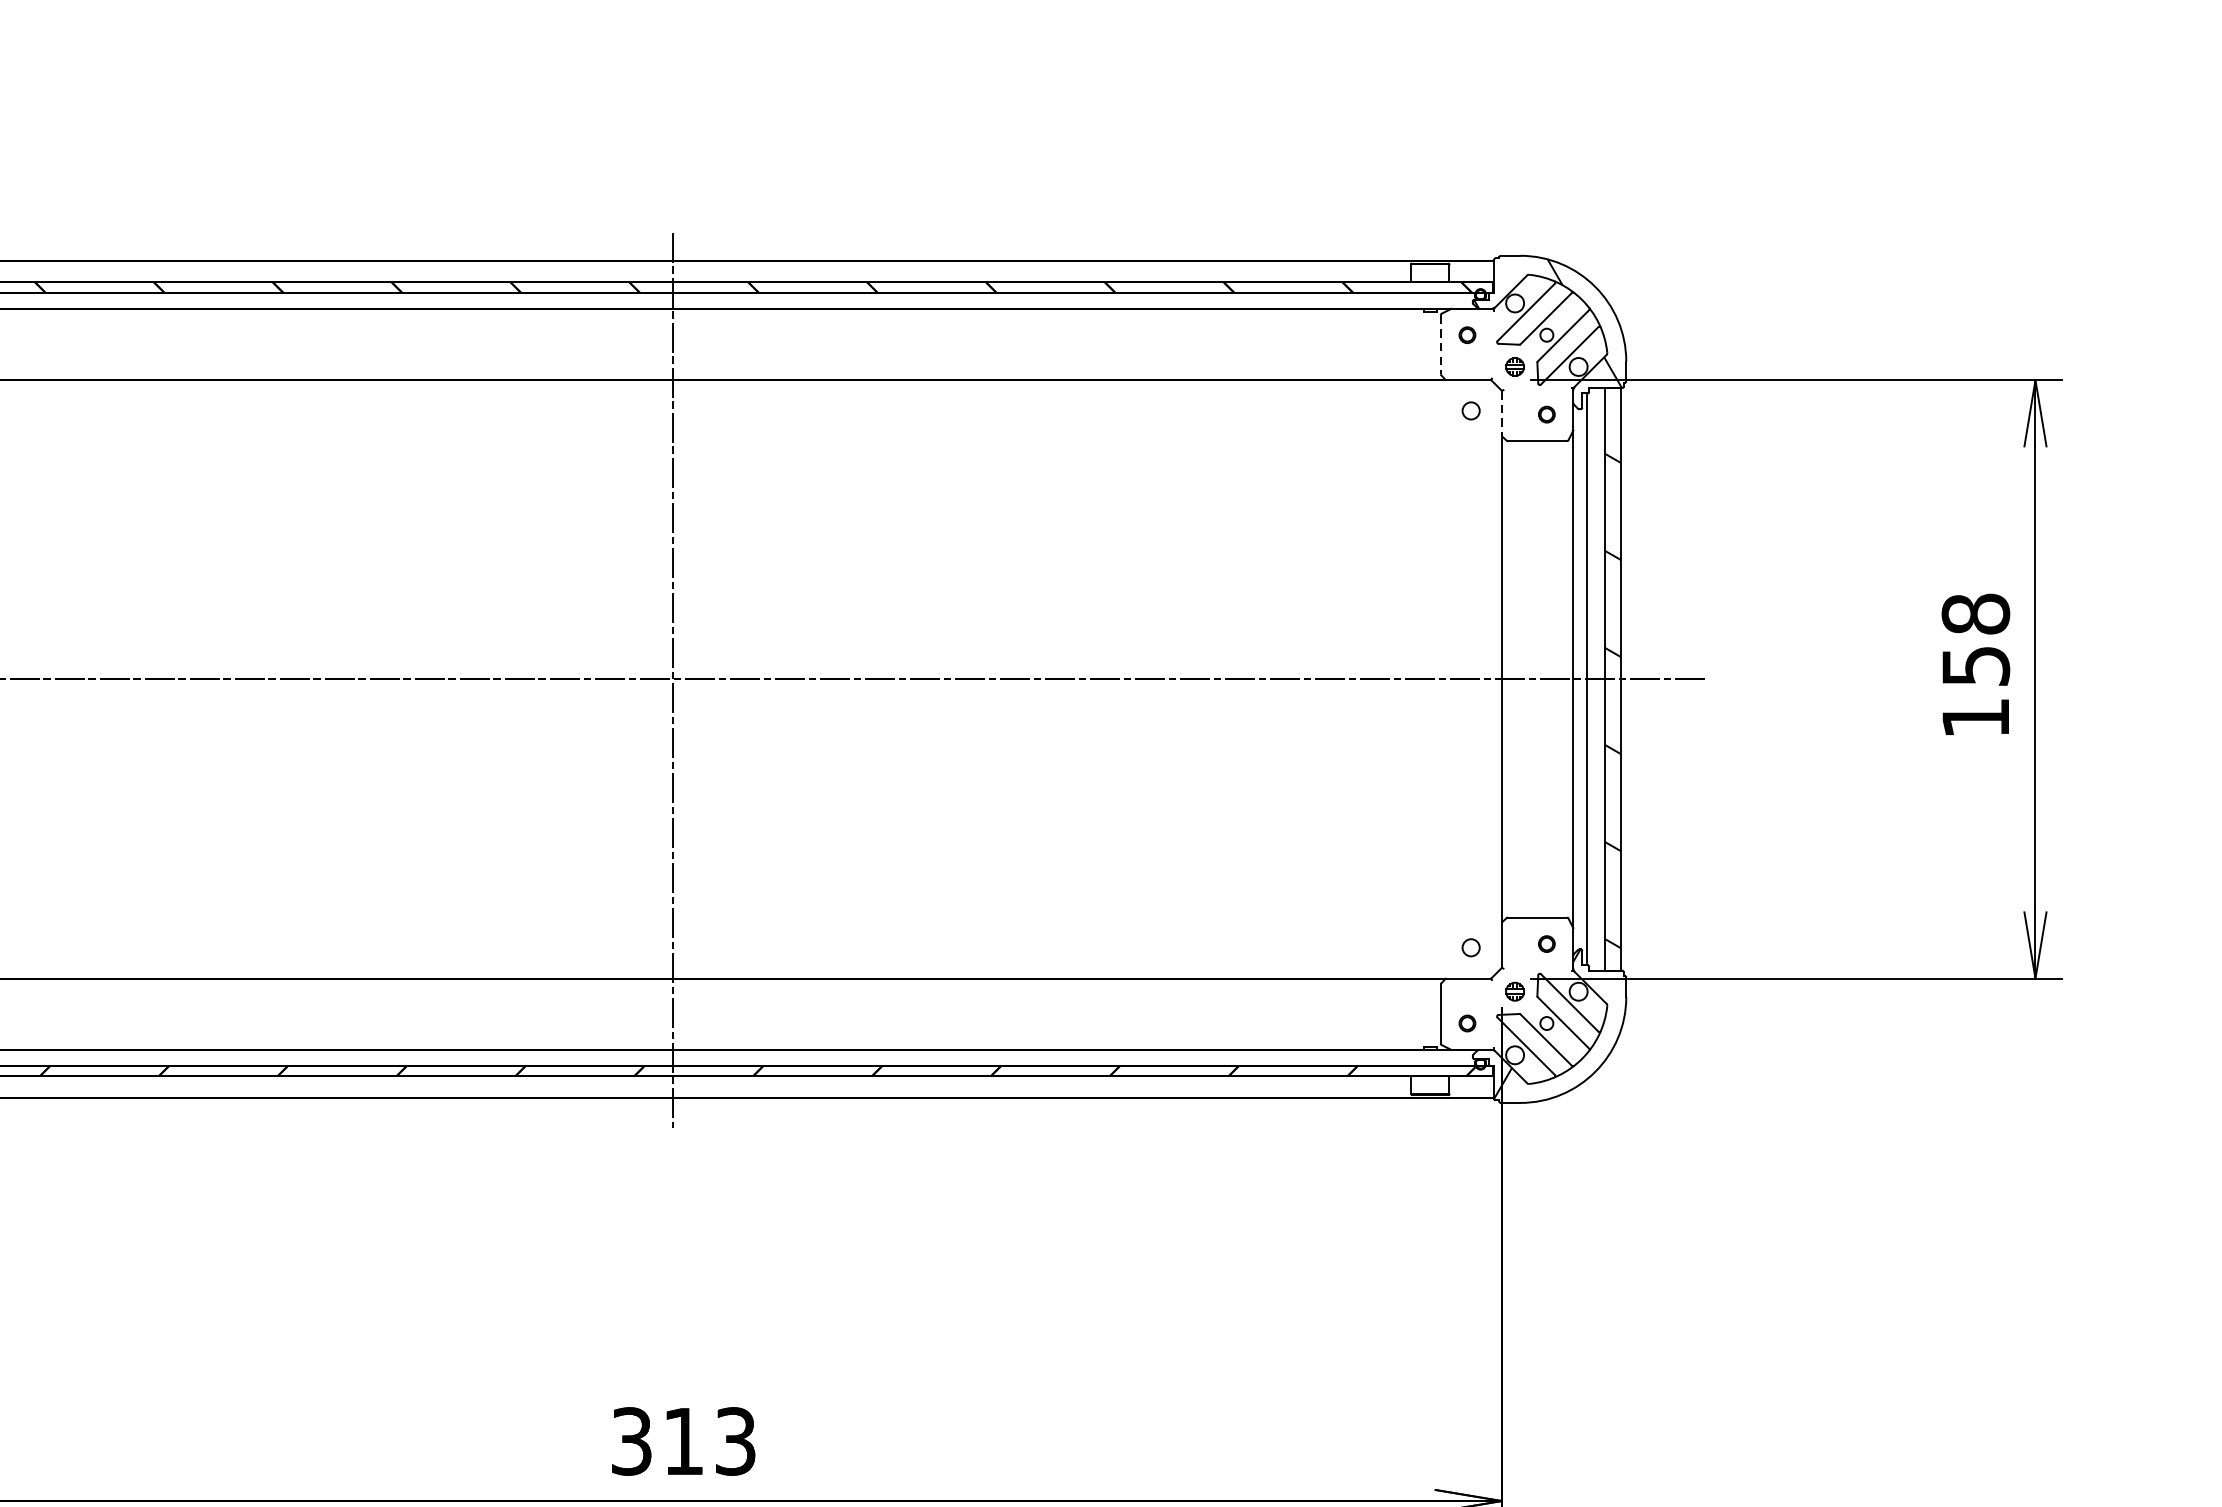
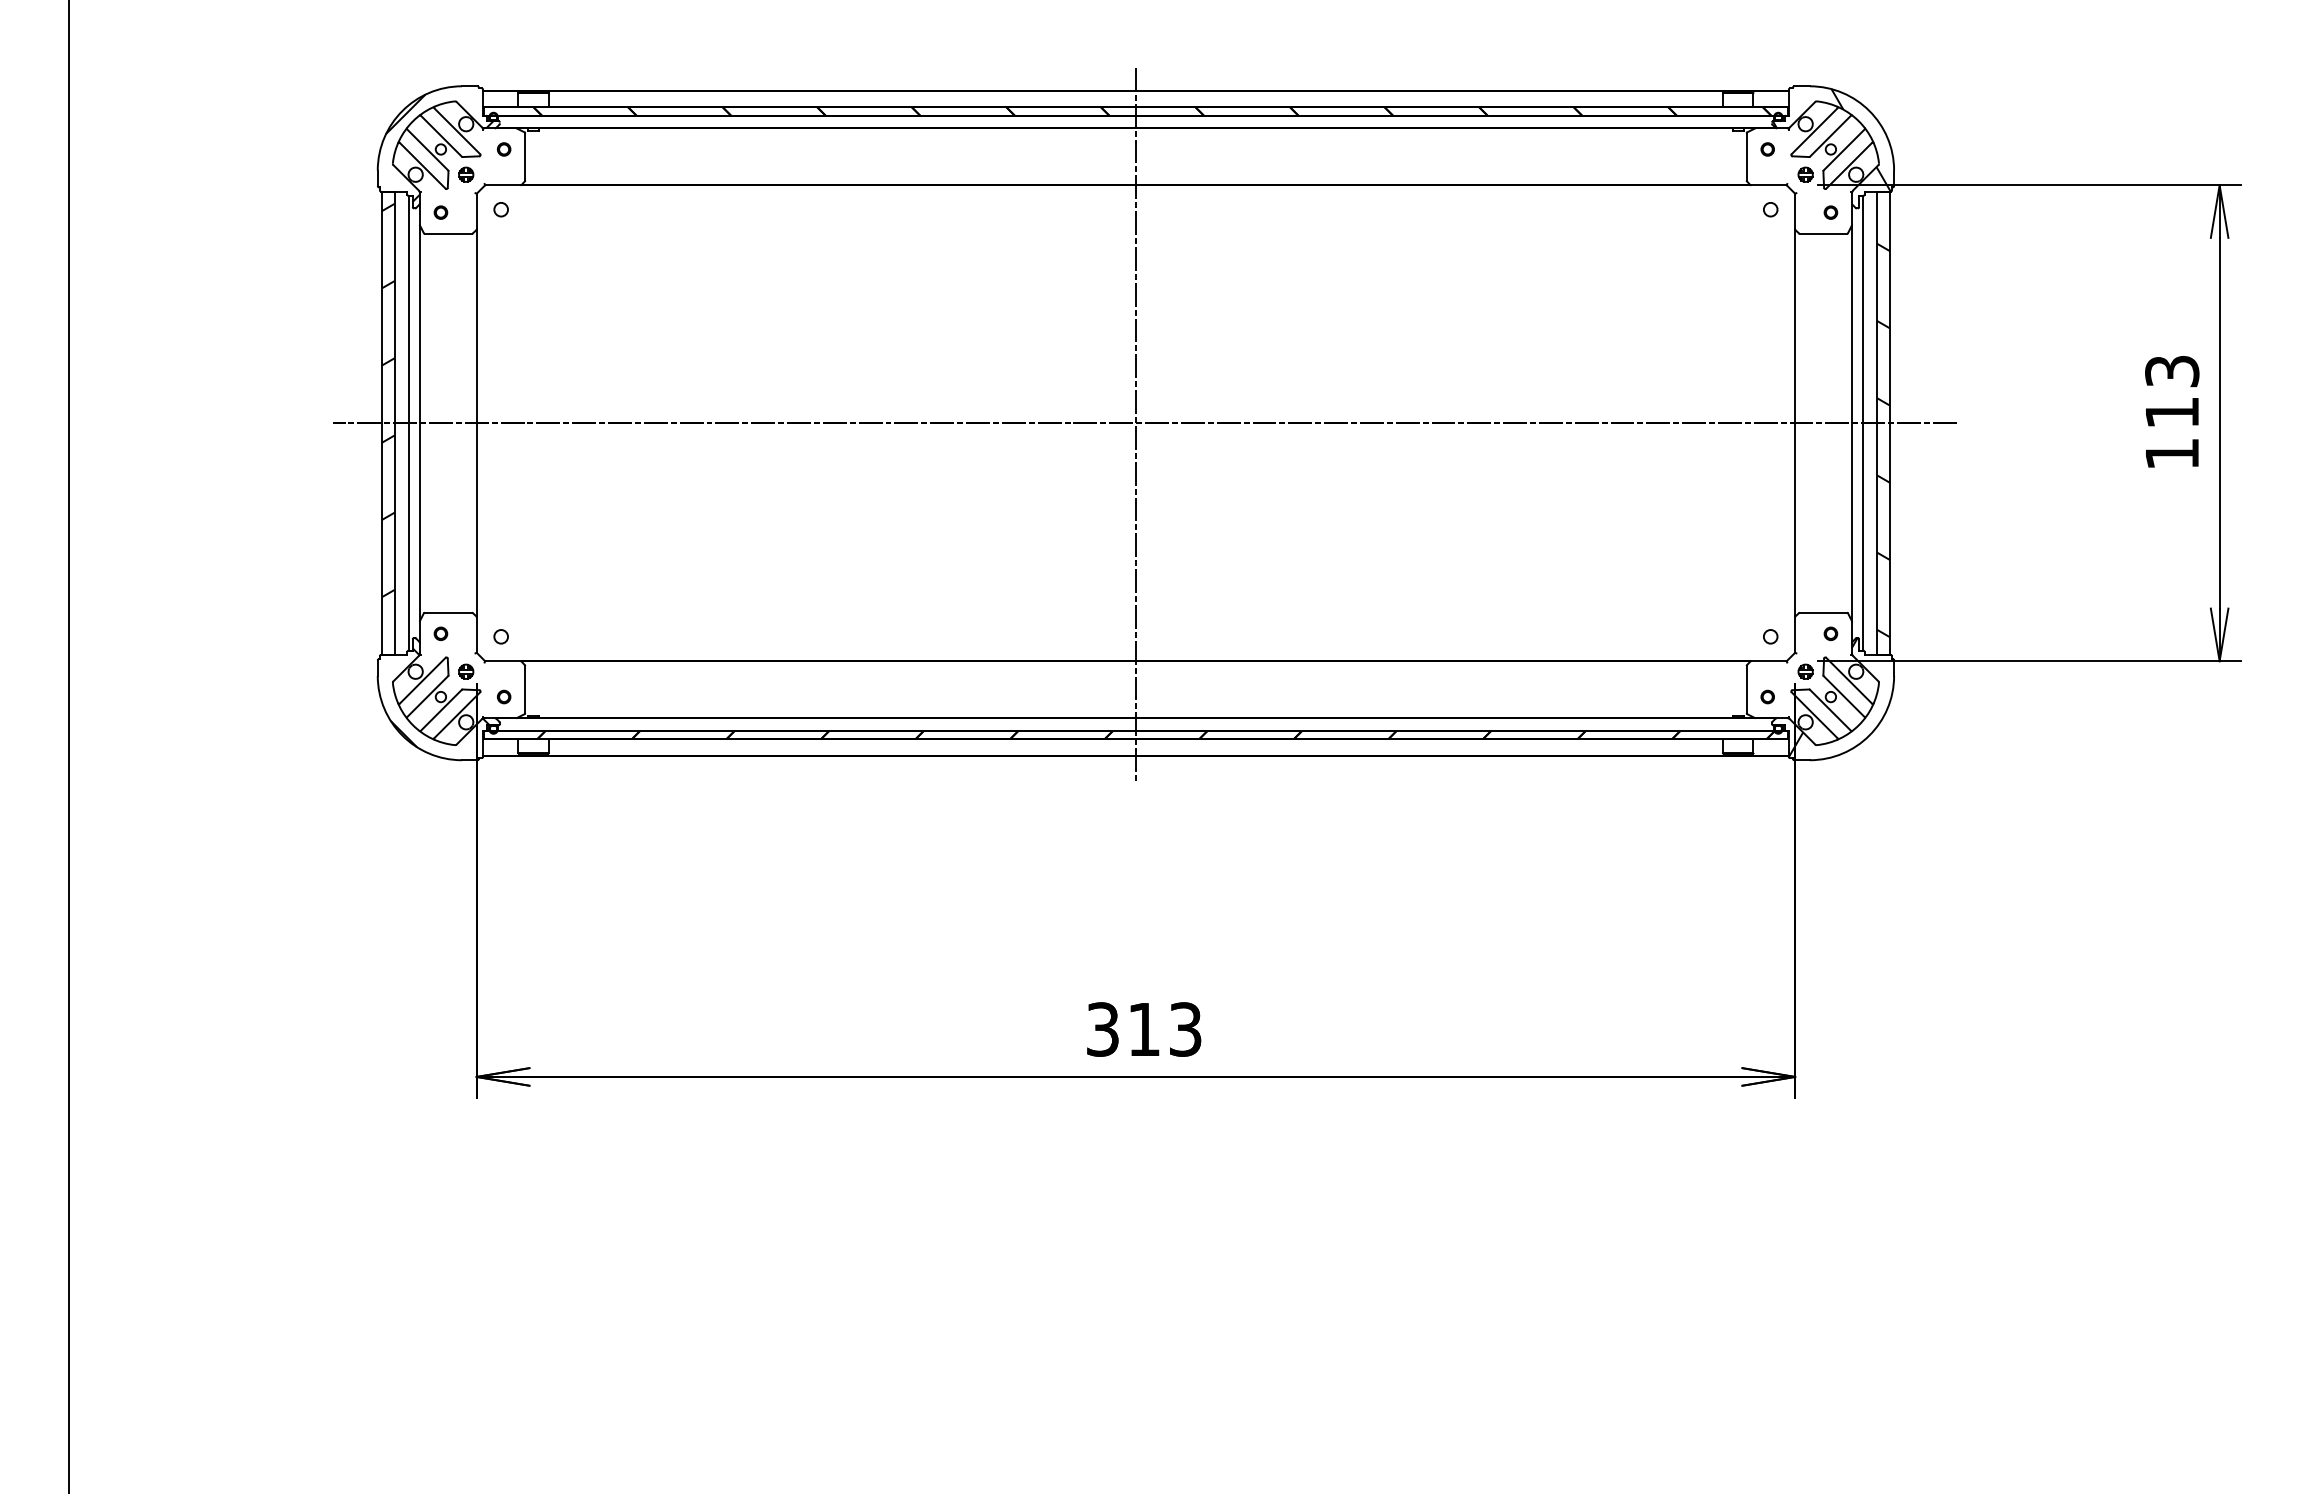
line: (1440, 345) -> (1746, 157), dashed -> solid
line: (1502, 413) -> (1795, 211), dashed -> solid
text: (1976, 639) -> (2172, 391), 158 -> 113

